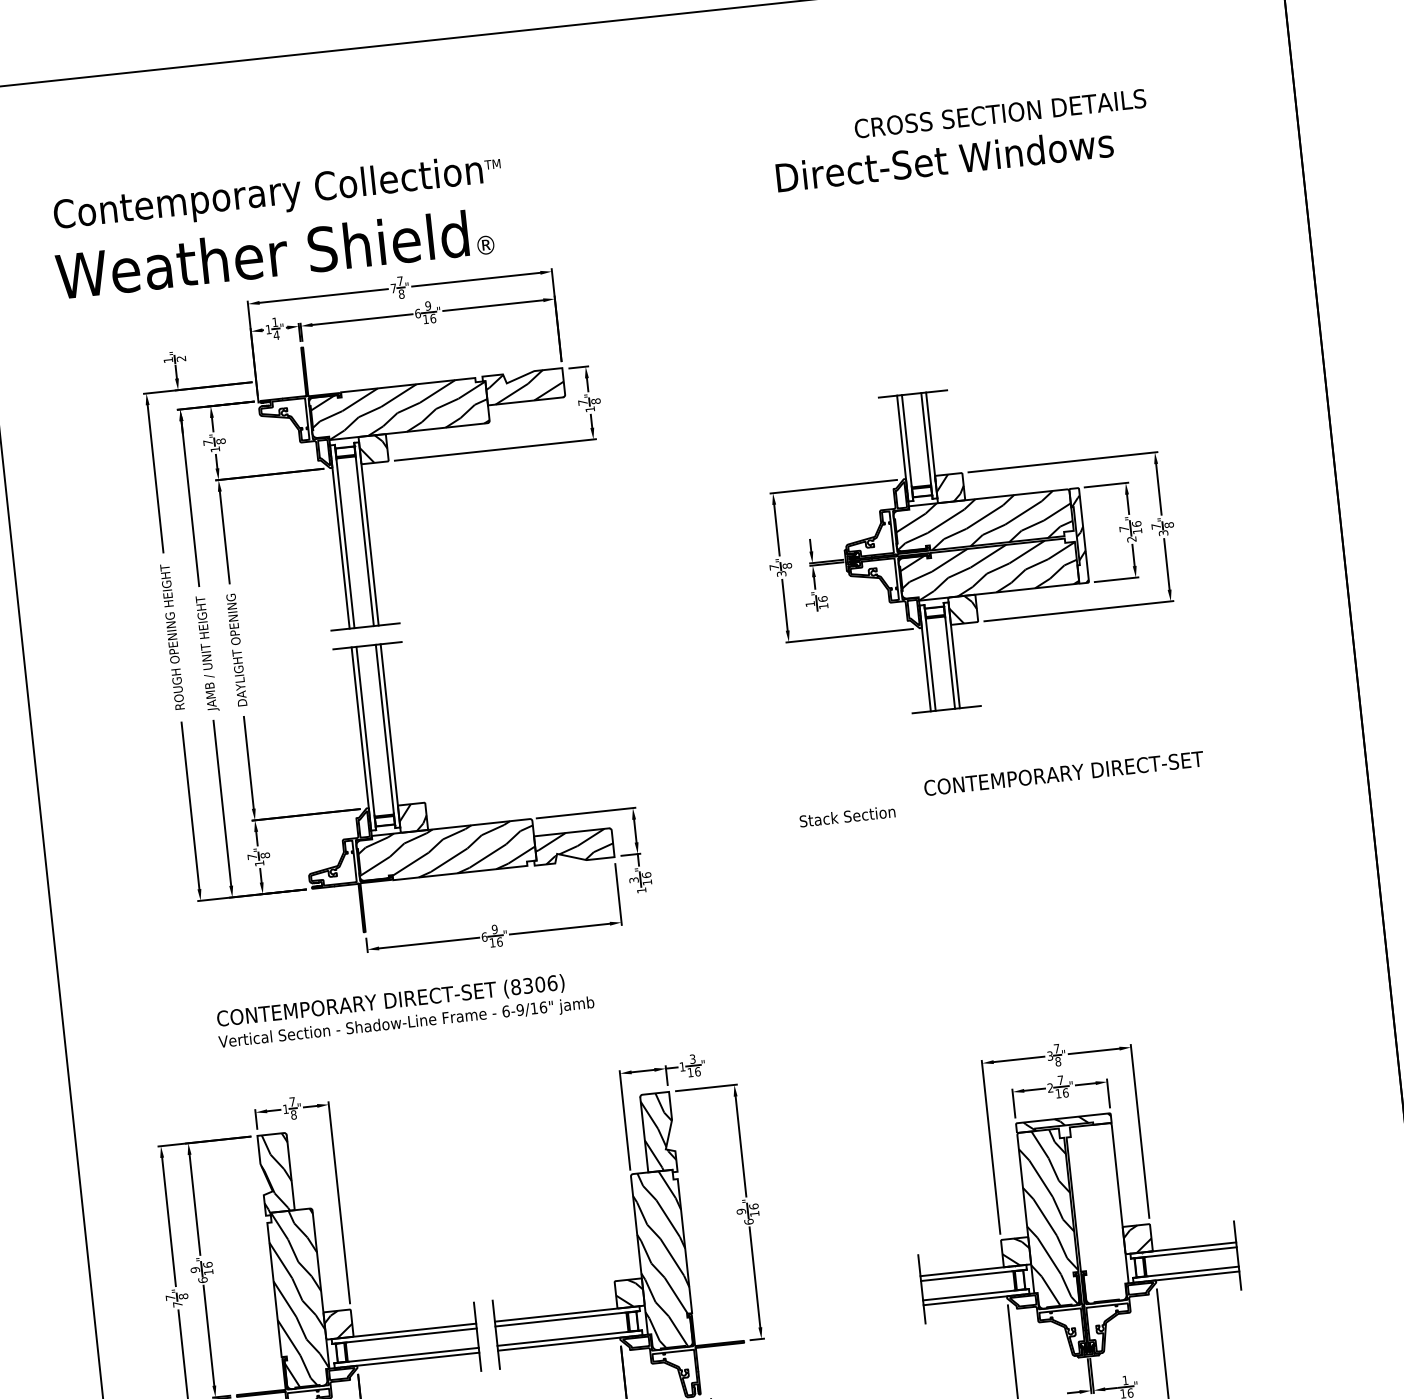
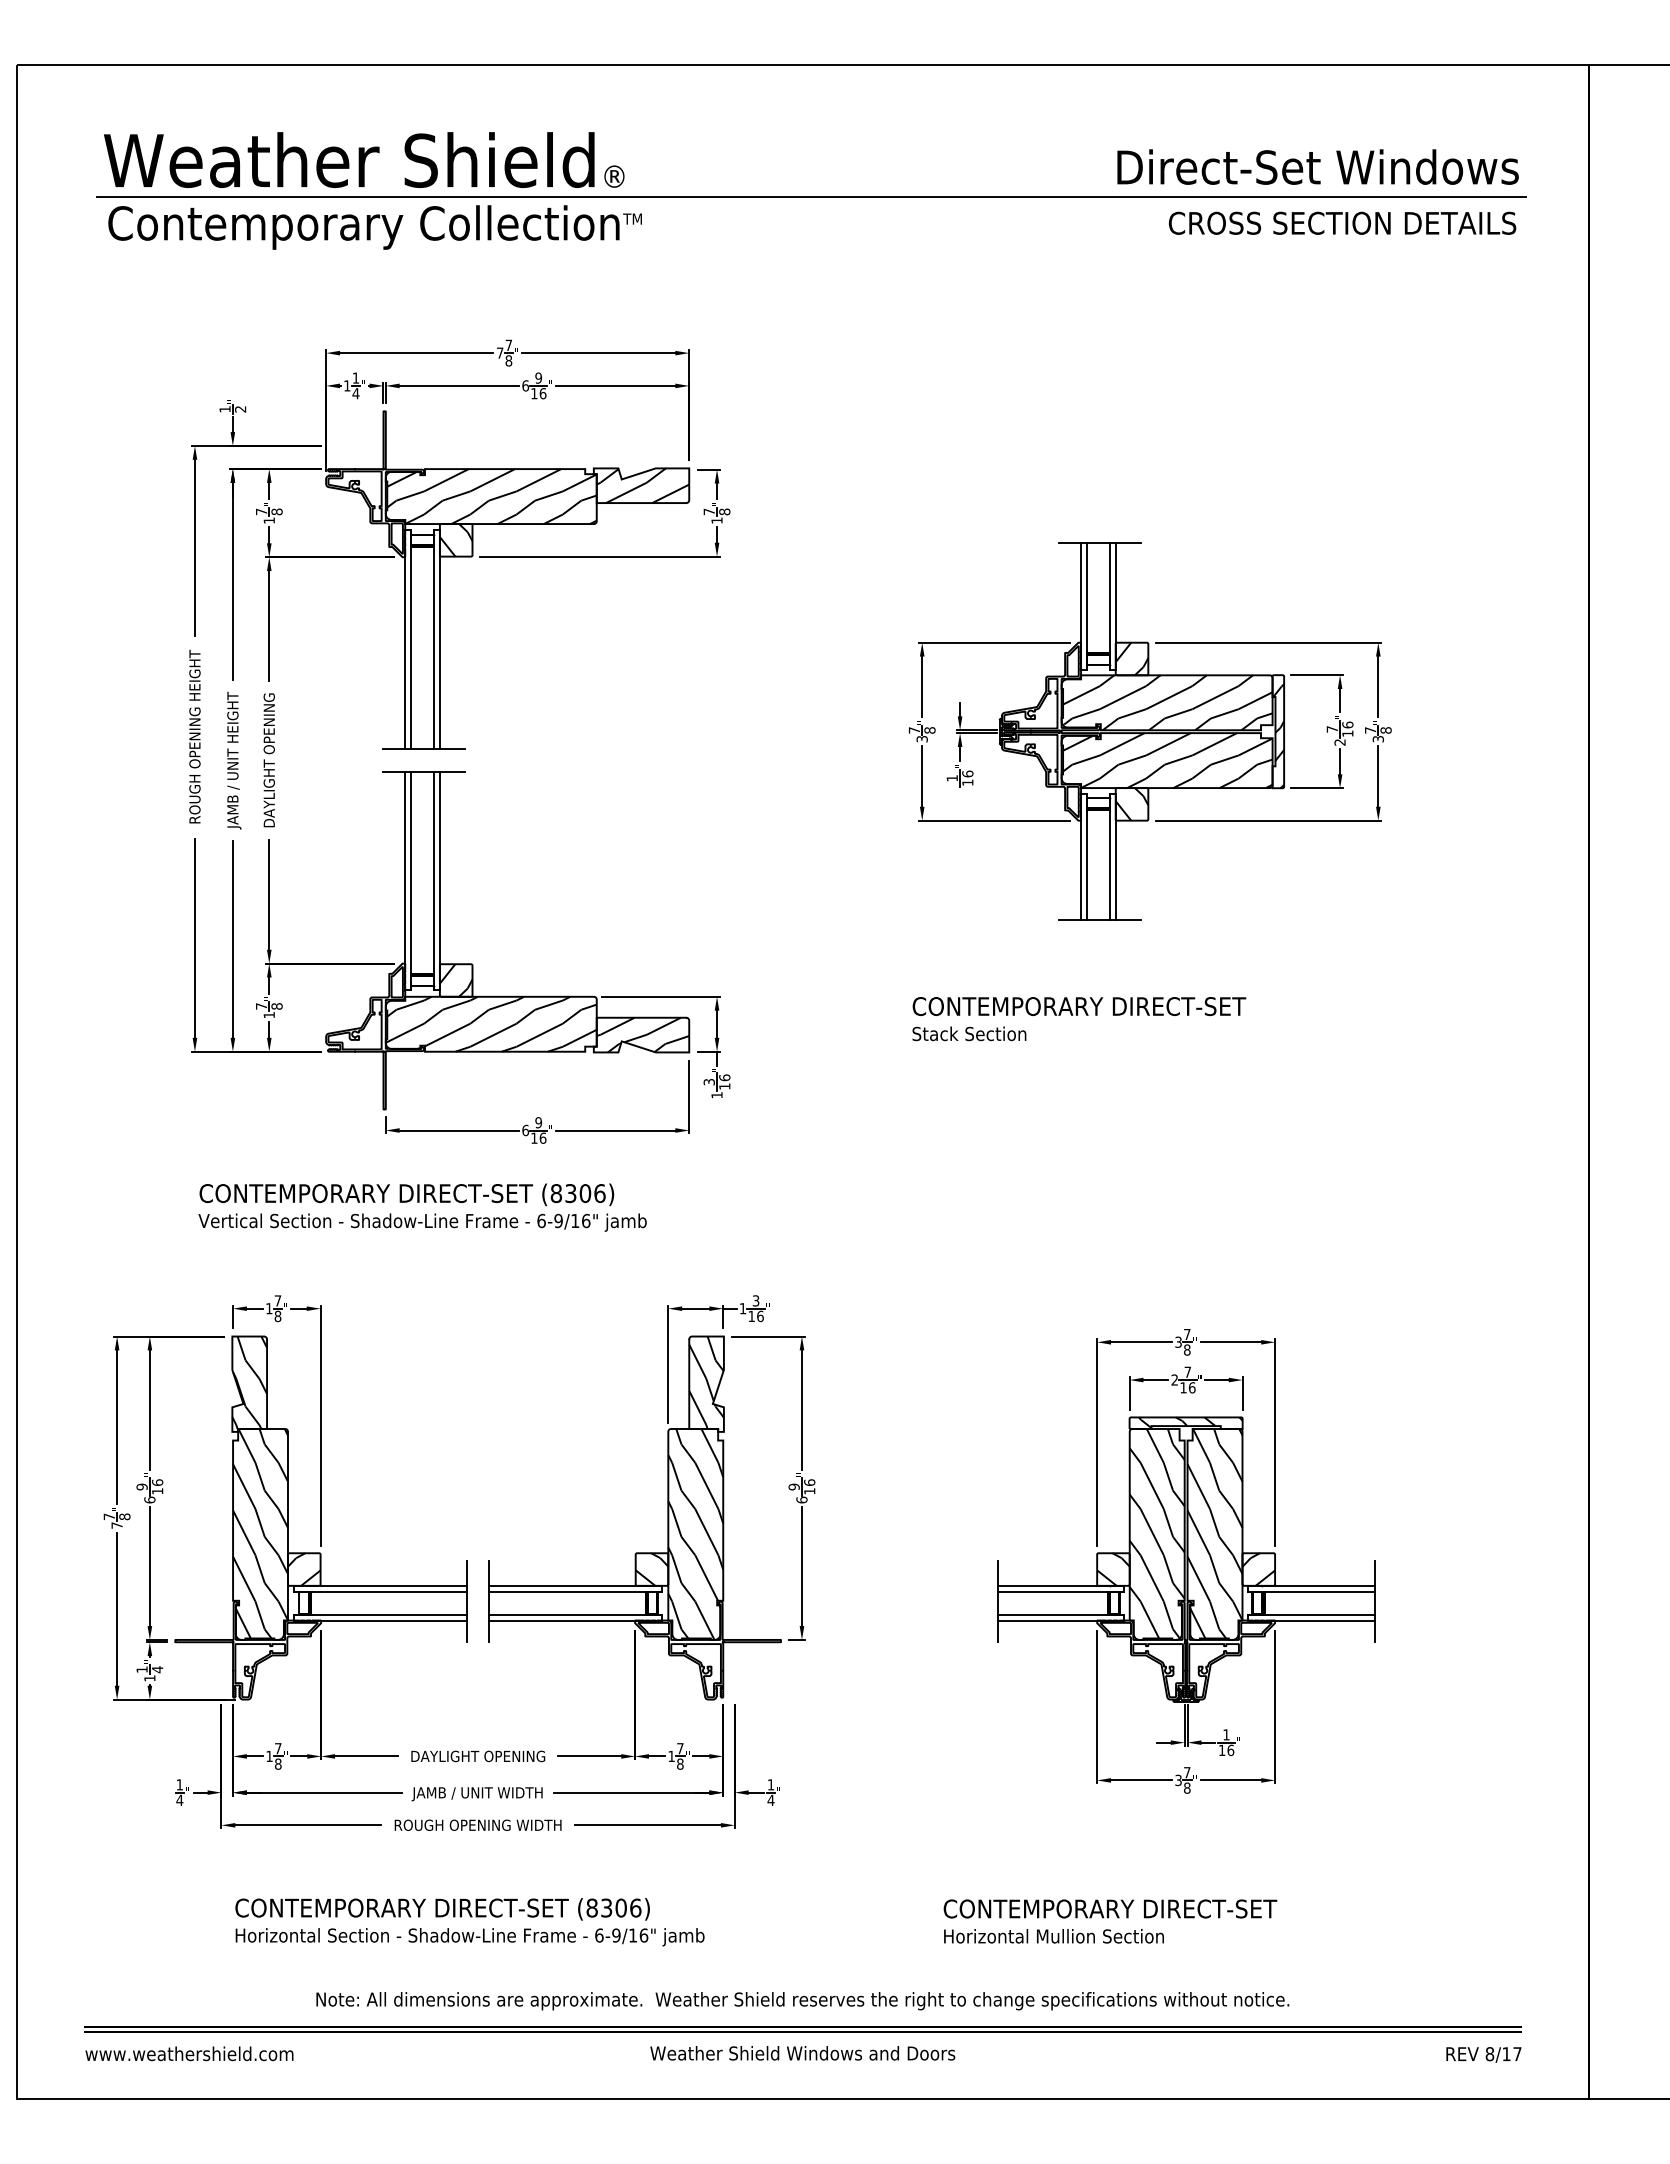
text: (1000, 113) -> (1342, 222), moved
line: (639, 129) -> (810, 196), added
text: (944, 159) -> (1317, 166), moved
text: (275, 253) -> (364, 159), moved
text: (1064, 773) -> (1079, 1006), moved
hatch: (1097, 1212) -> (1214, 1533), added

